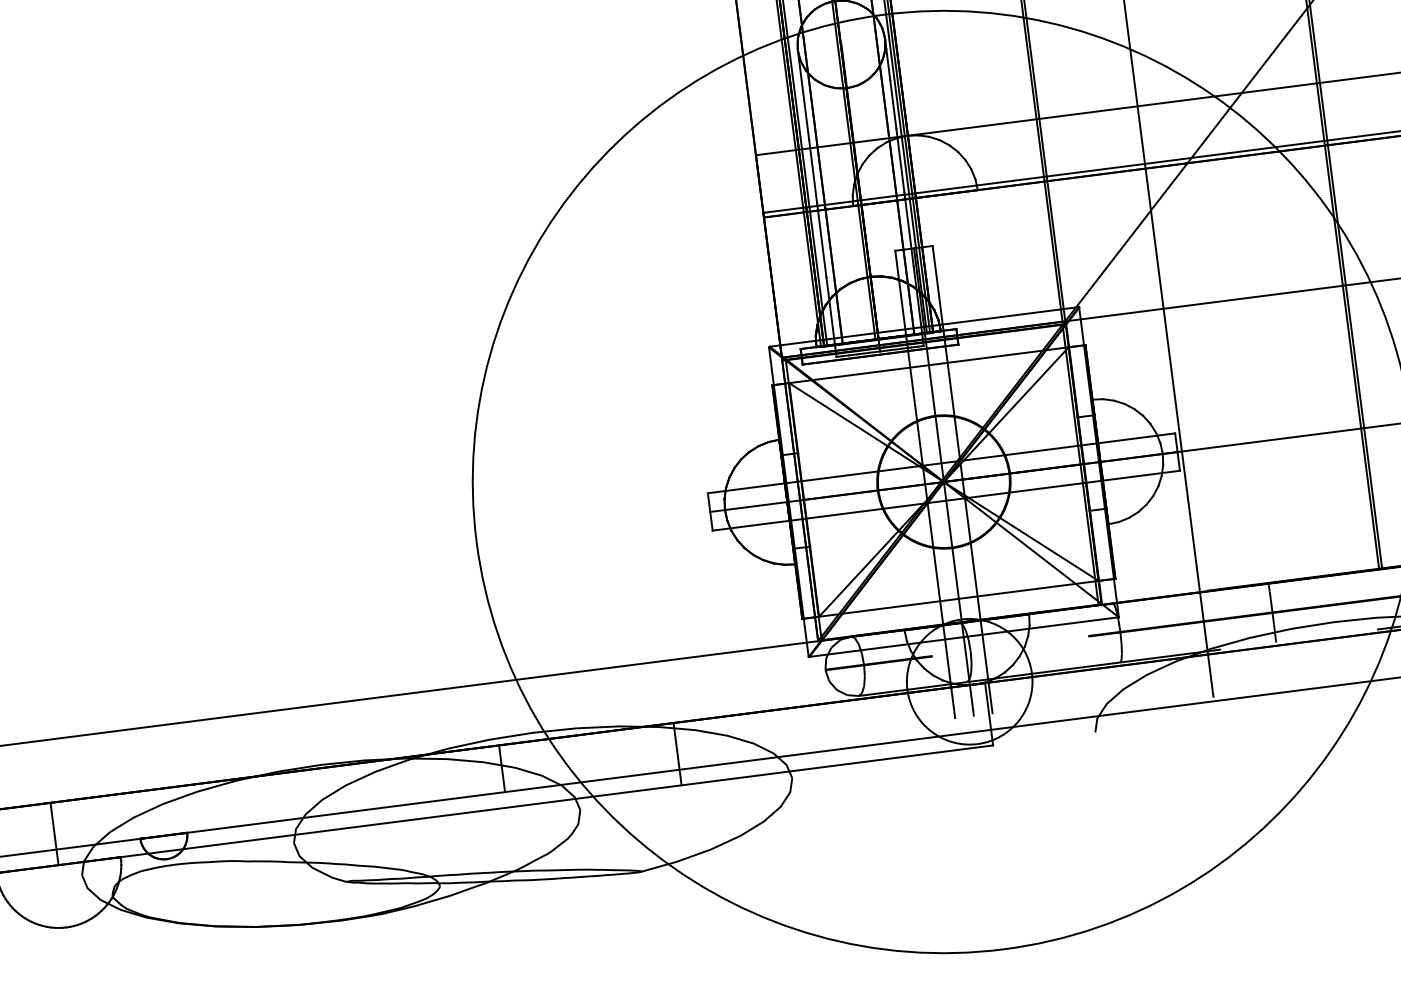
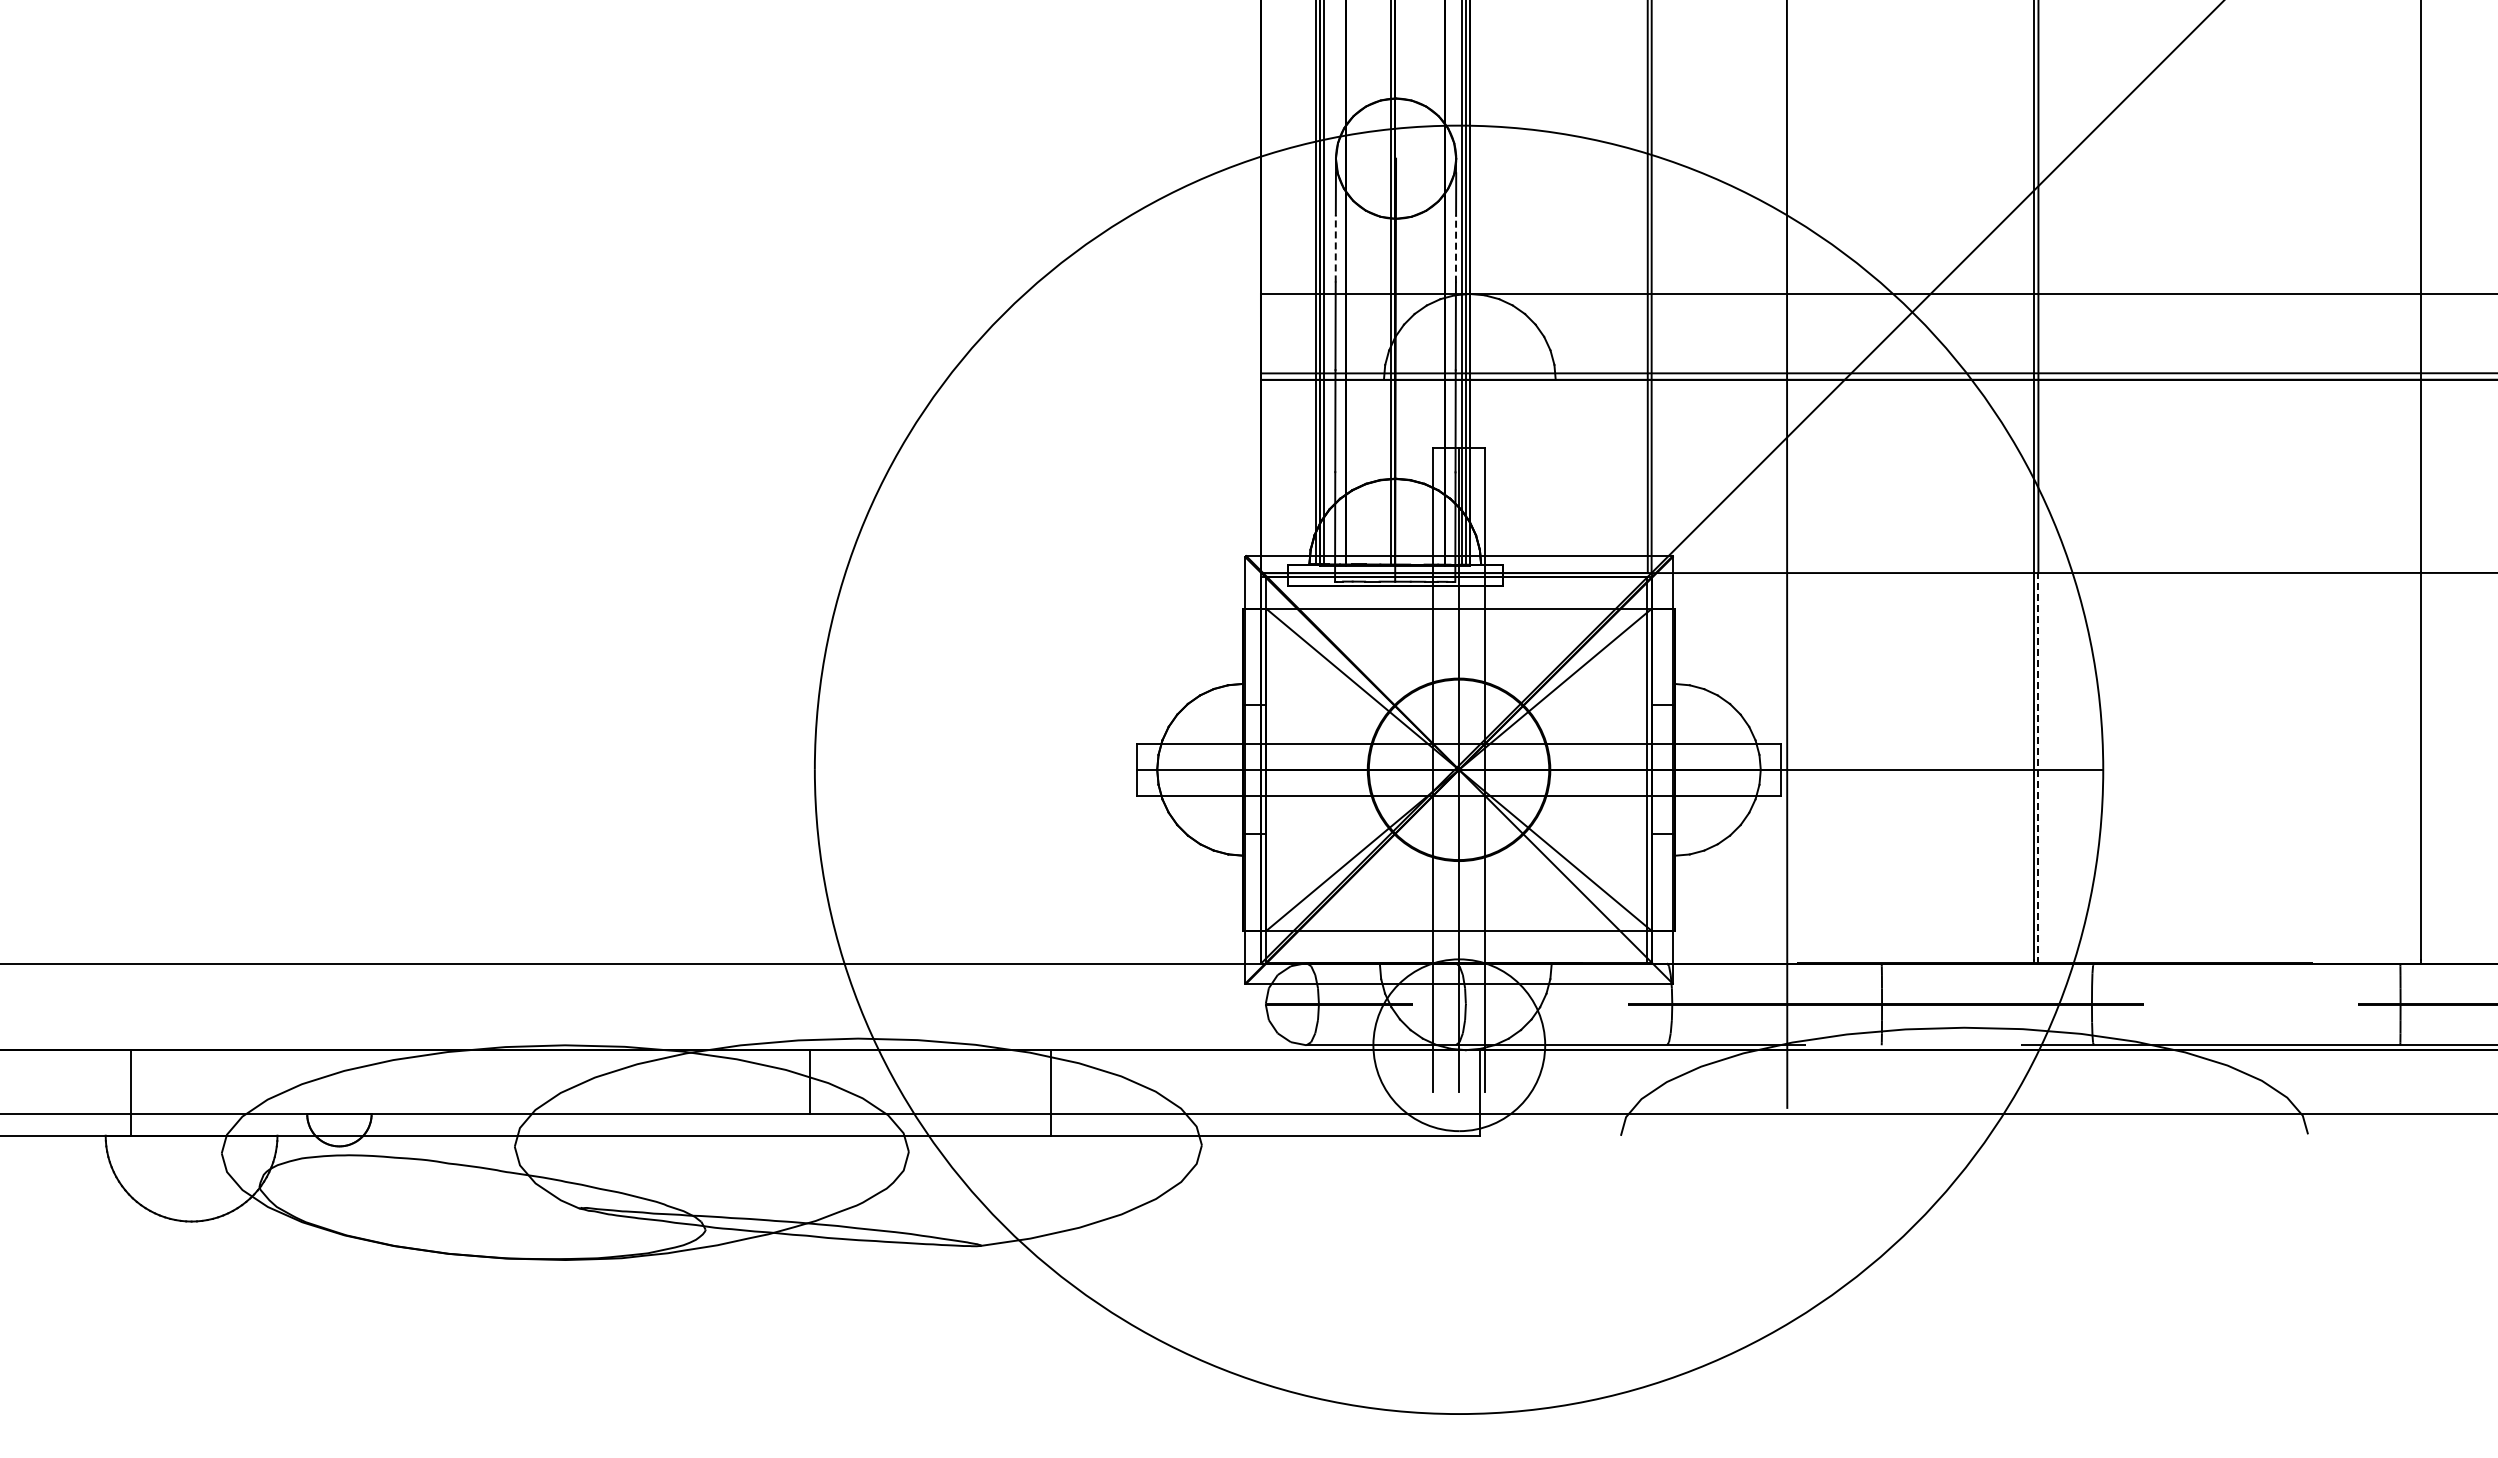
line: (893, 104) -> (1456, 249), solid -> dashed
line: (805, 115) -> (1335, 248), solid -> dashed
line: (1363, 425) -> (2038, 766), solid -> dashed
line: (54, 833) -> (130, 1092), moved

